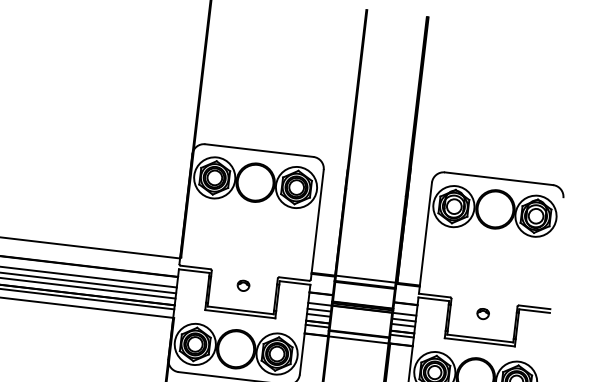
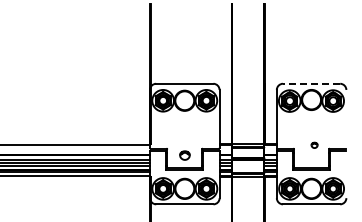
line: (498, 178) -> (311, 83), solid -> dashed
part: (243, 284) -> (184, 154), size x1.6
part: (483, 312) -> (314, 144), moved

